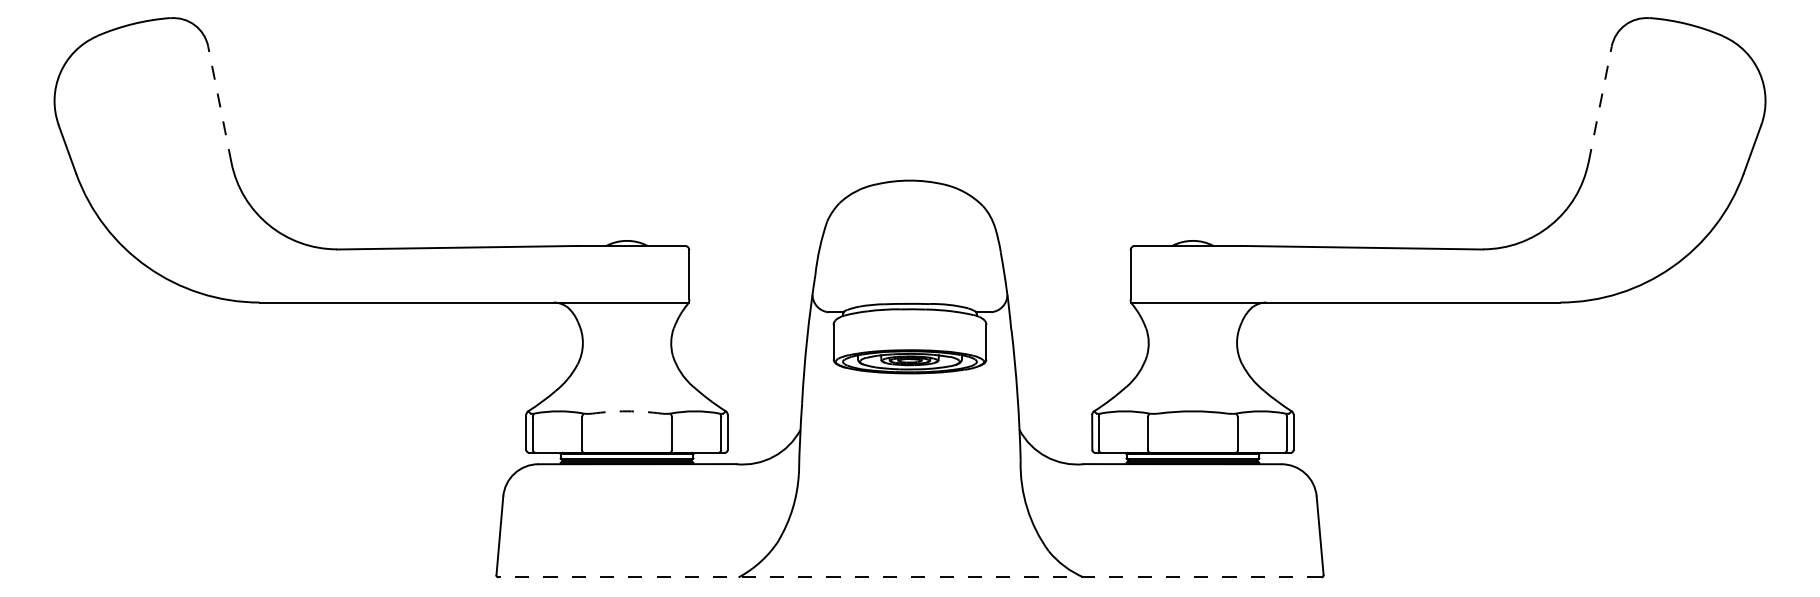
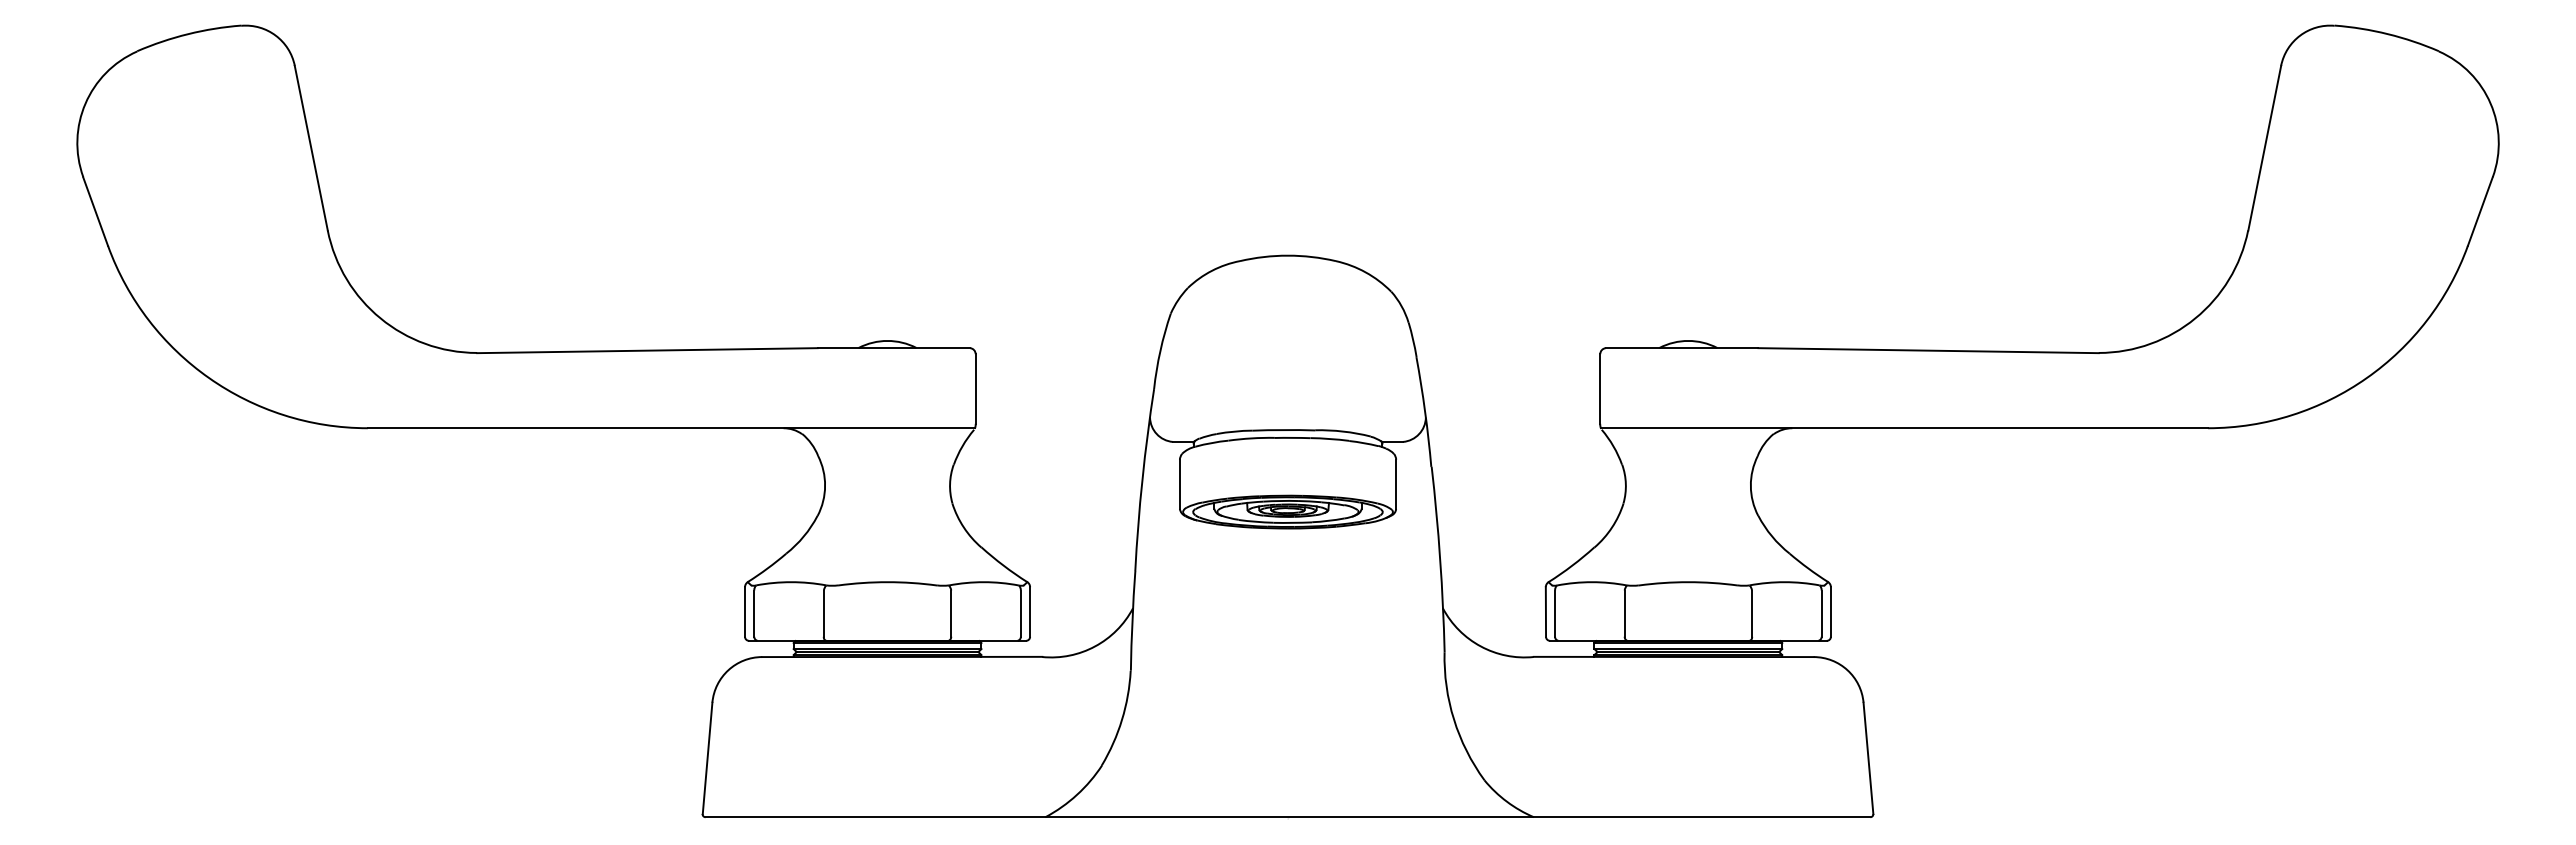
line: (220, 104) -> (311, 147), dashed -> solid
line: (1599, 104) -> (2264, 147), dashed -> solid
arc: (627, 411) -> (887, 582), dashed -> solid
line: (909, 577) -> (1287, 817), dashed -> solid

